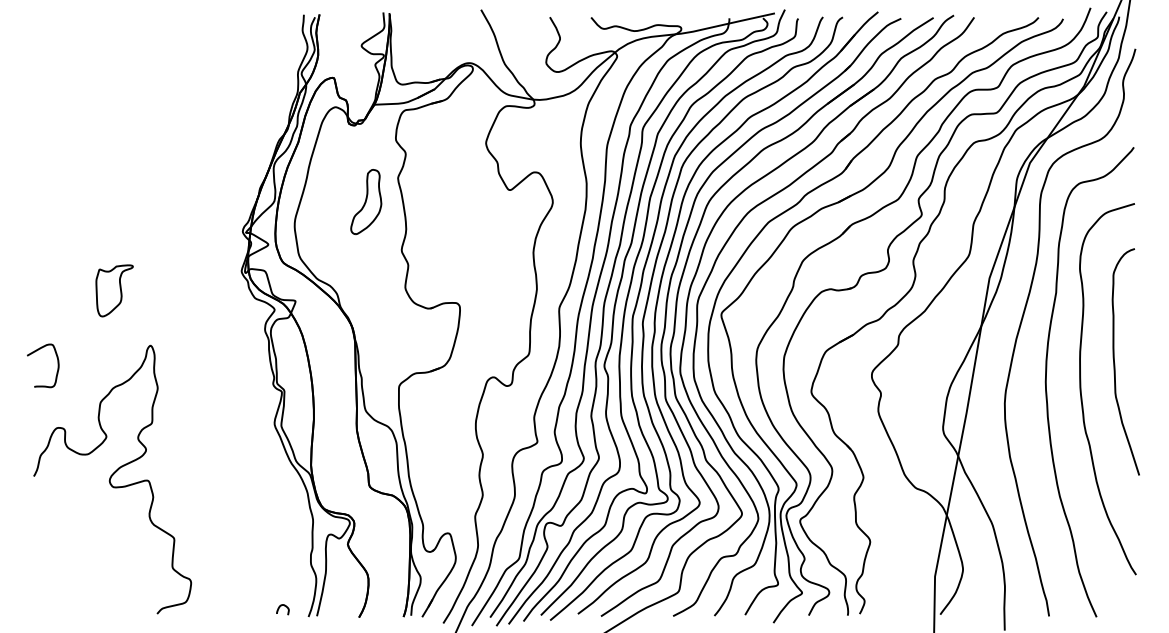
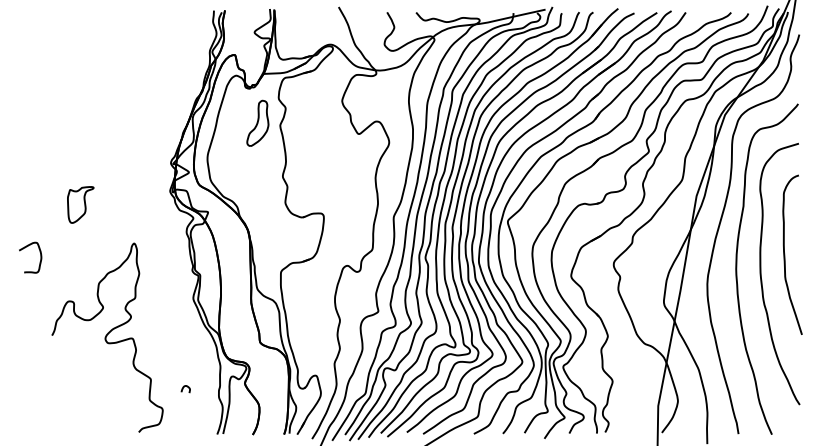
part: (366, 202) -> (258, 123), moved
curve: (111, 478) -> (106, 337), moved
curve: (280, 607) -> (184, 387), moved

